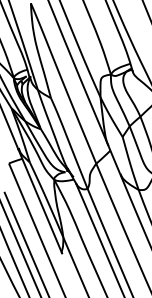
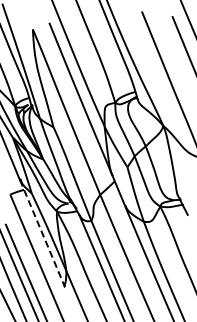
line: (40, 202) -> (42, 234), solid -> dashed

